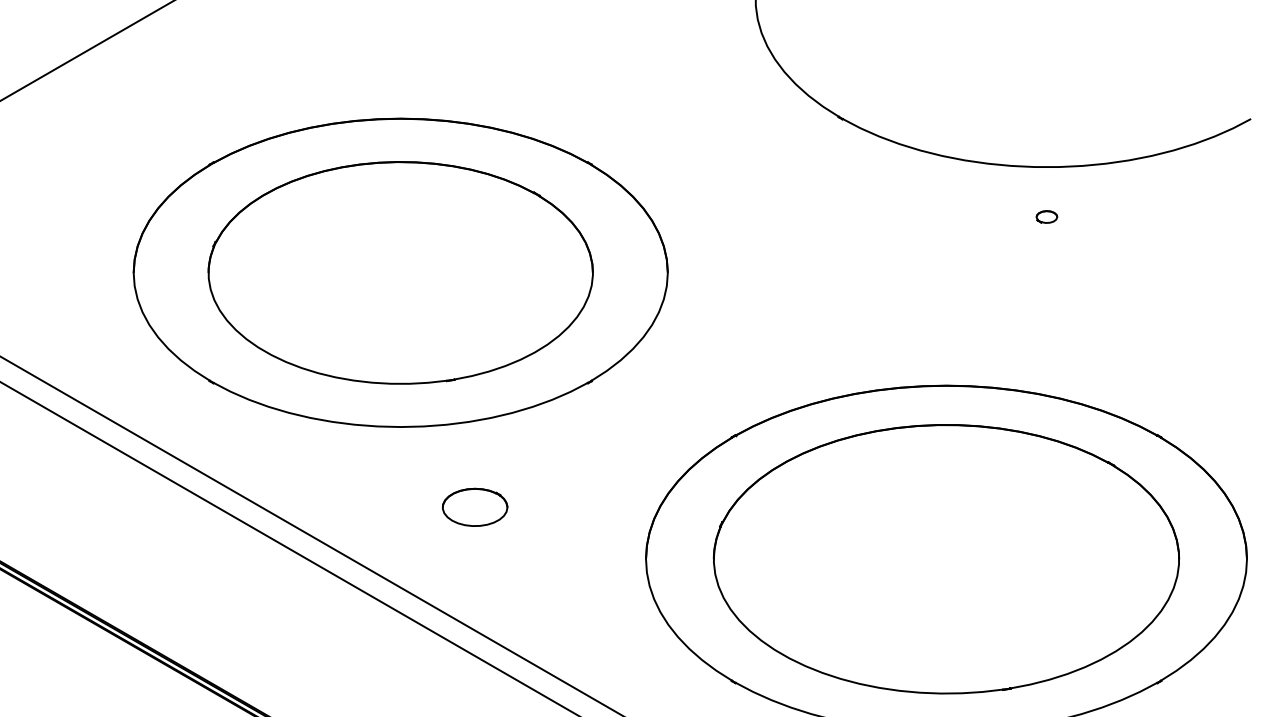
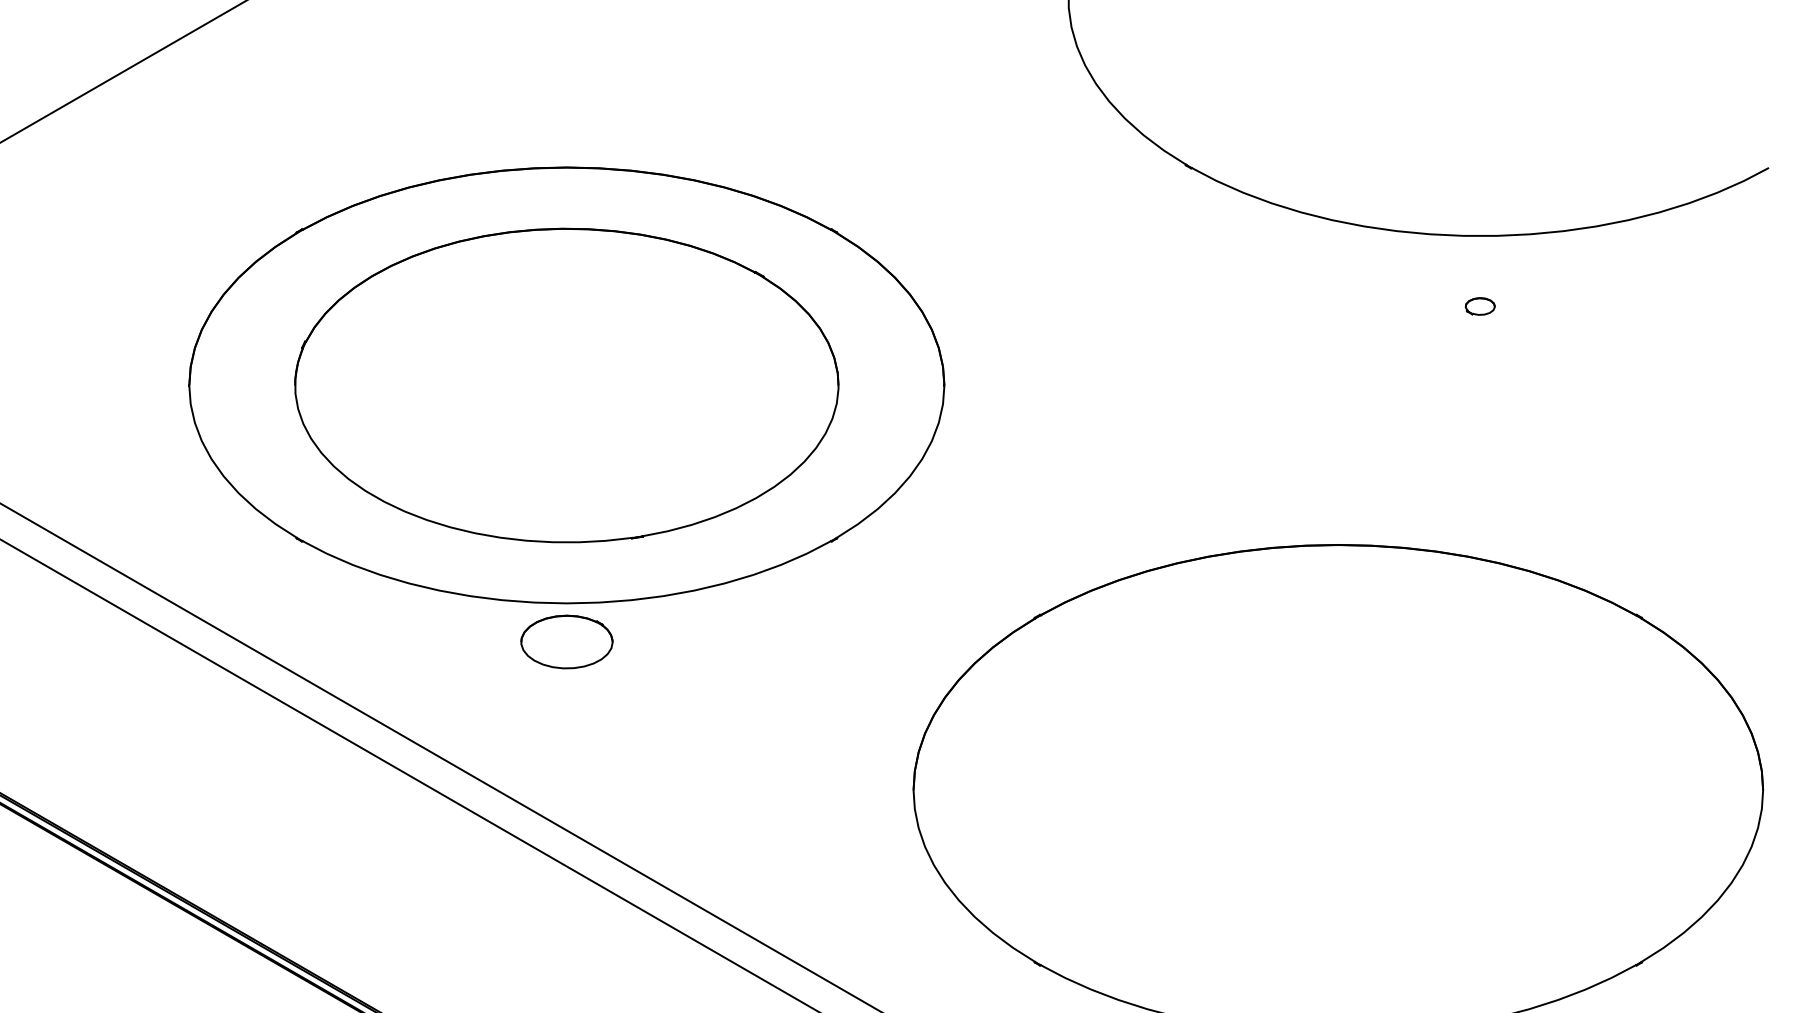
part: (474, 507) -> (566, 641), moved
part: (946, 558) -> (1338, 789), removed

